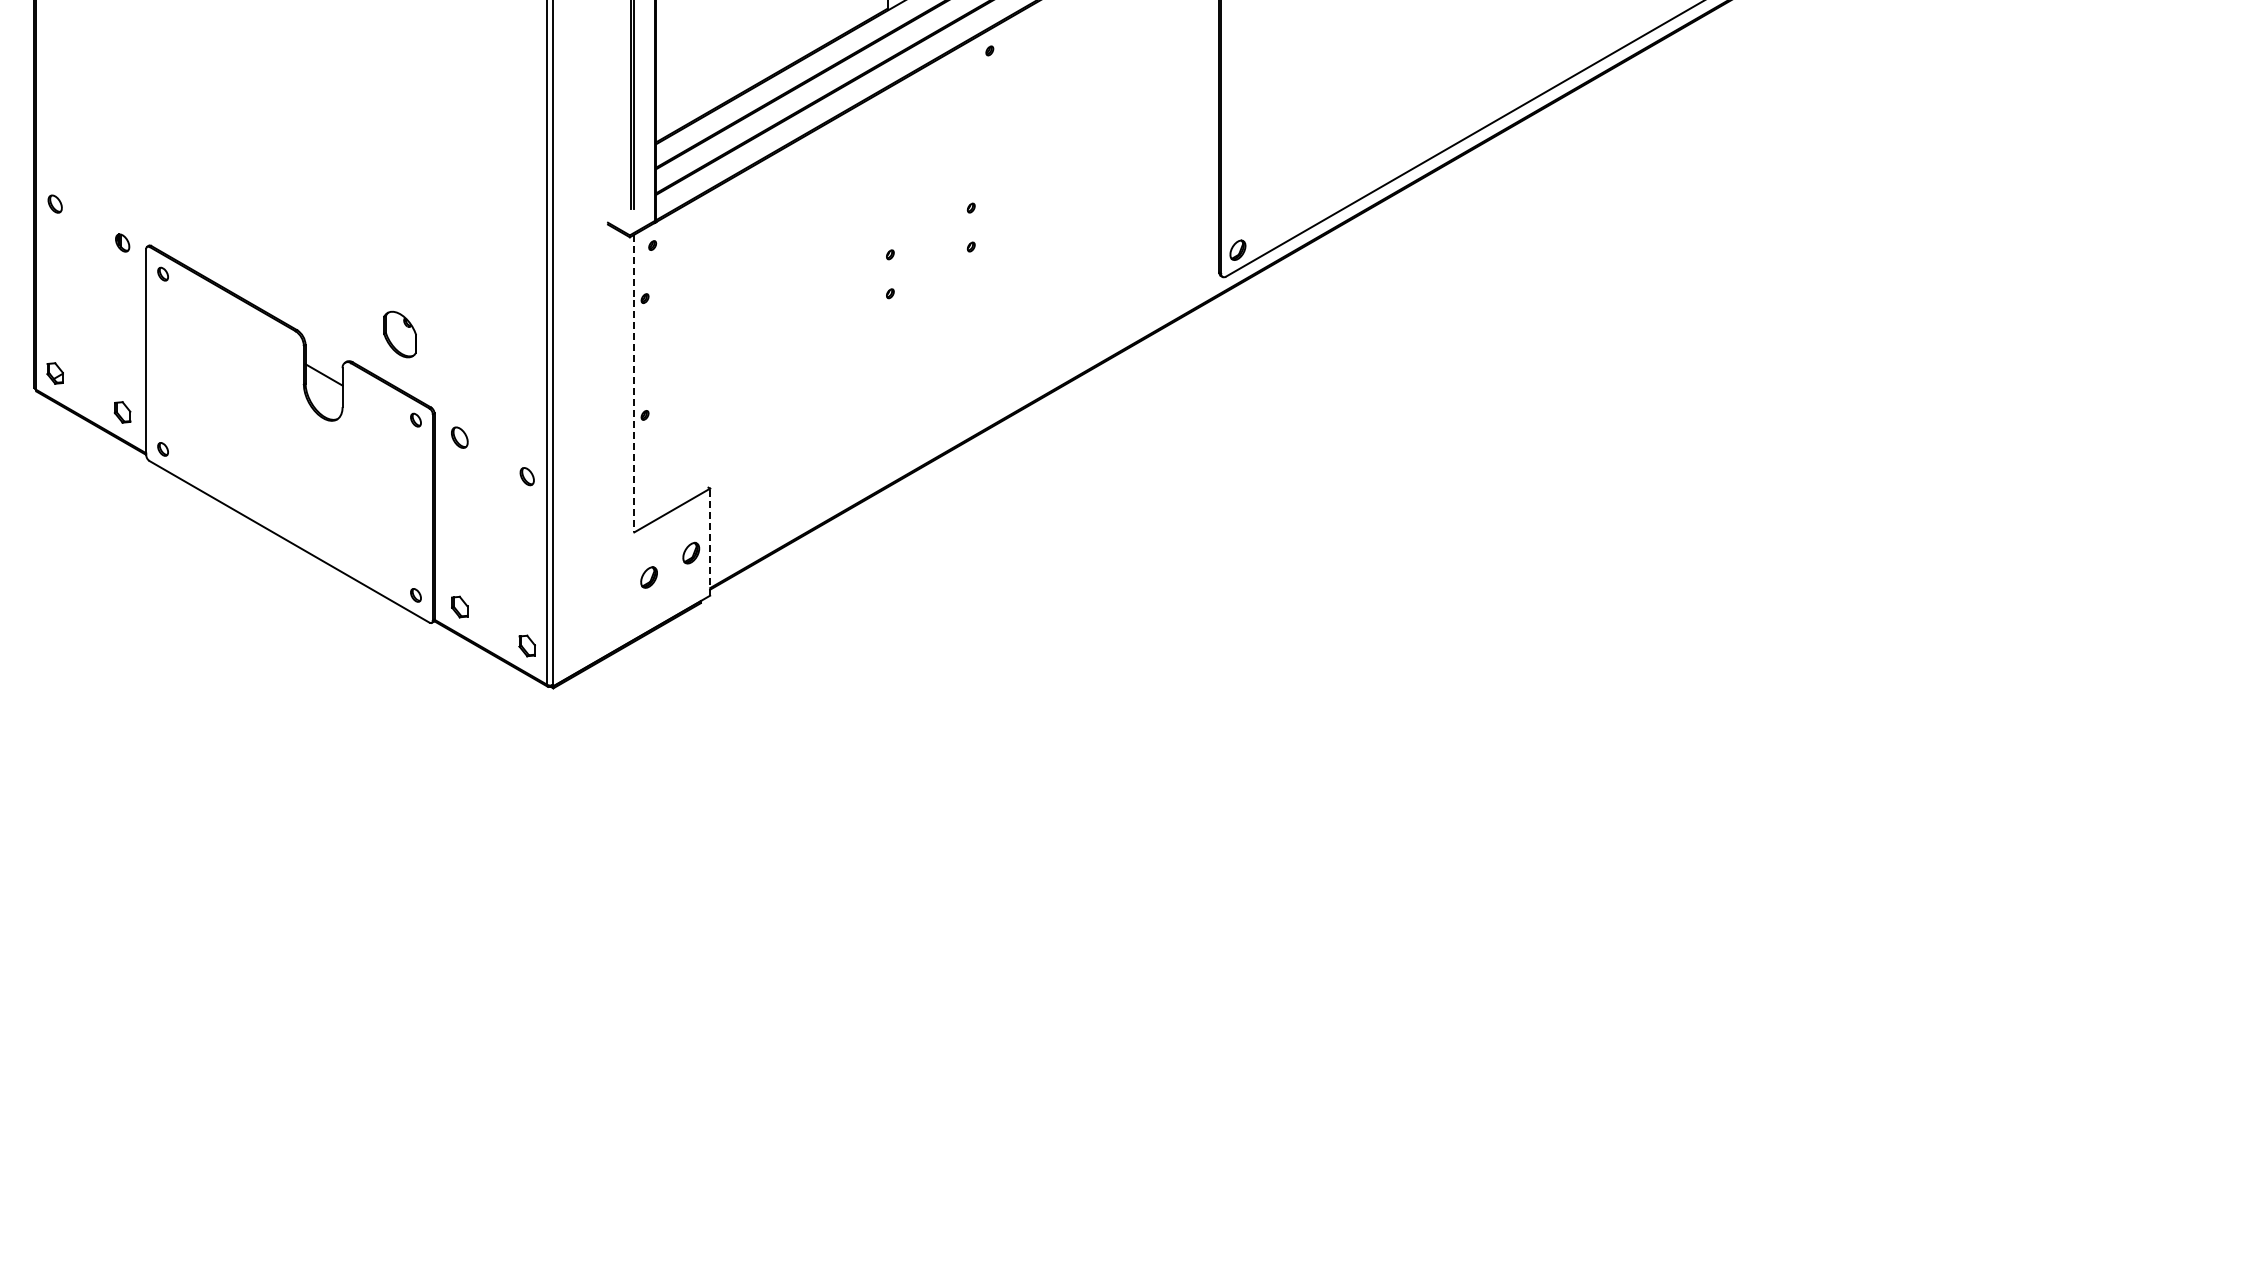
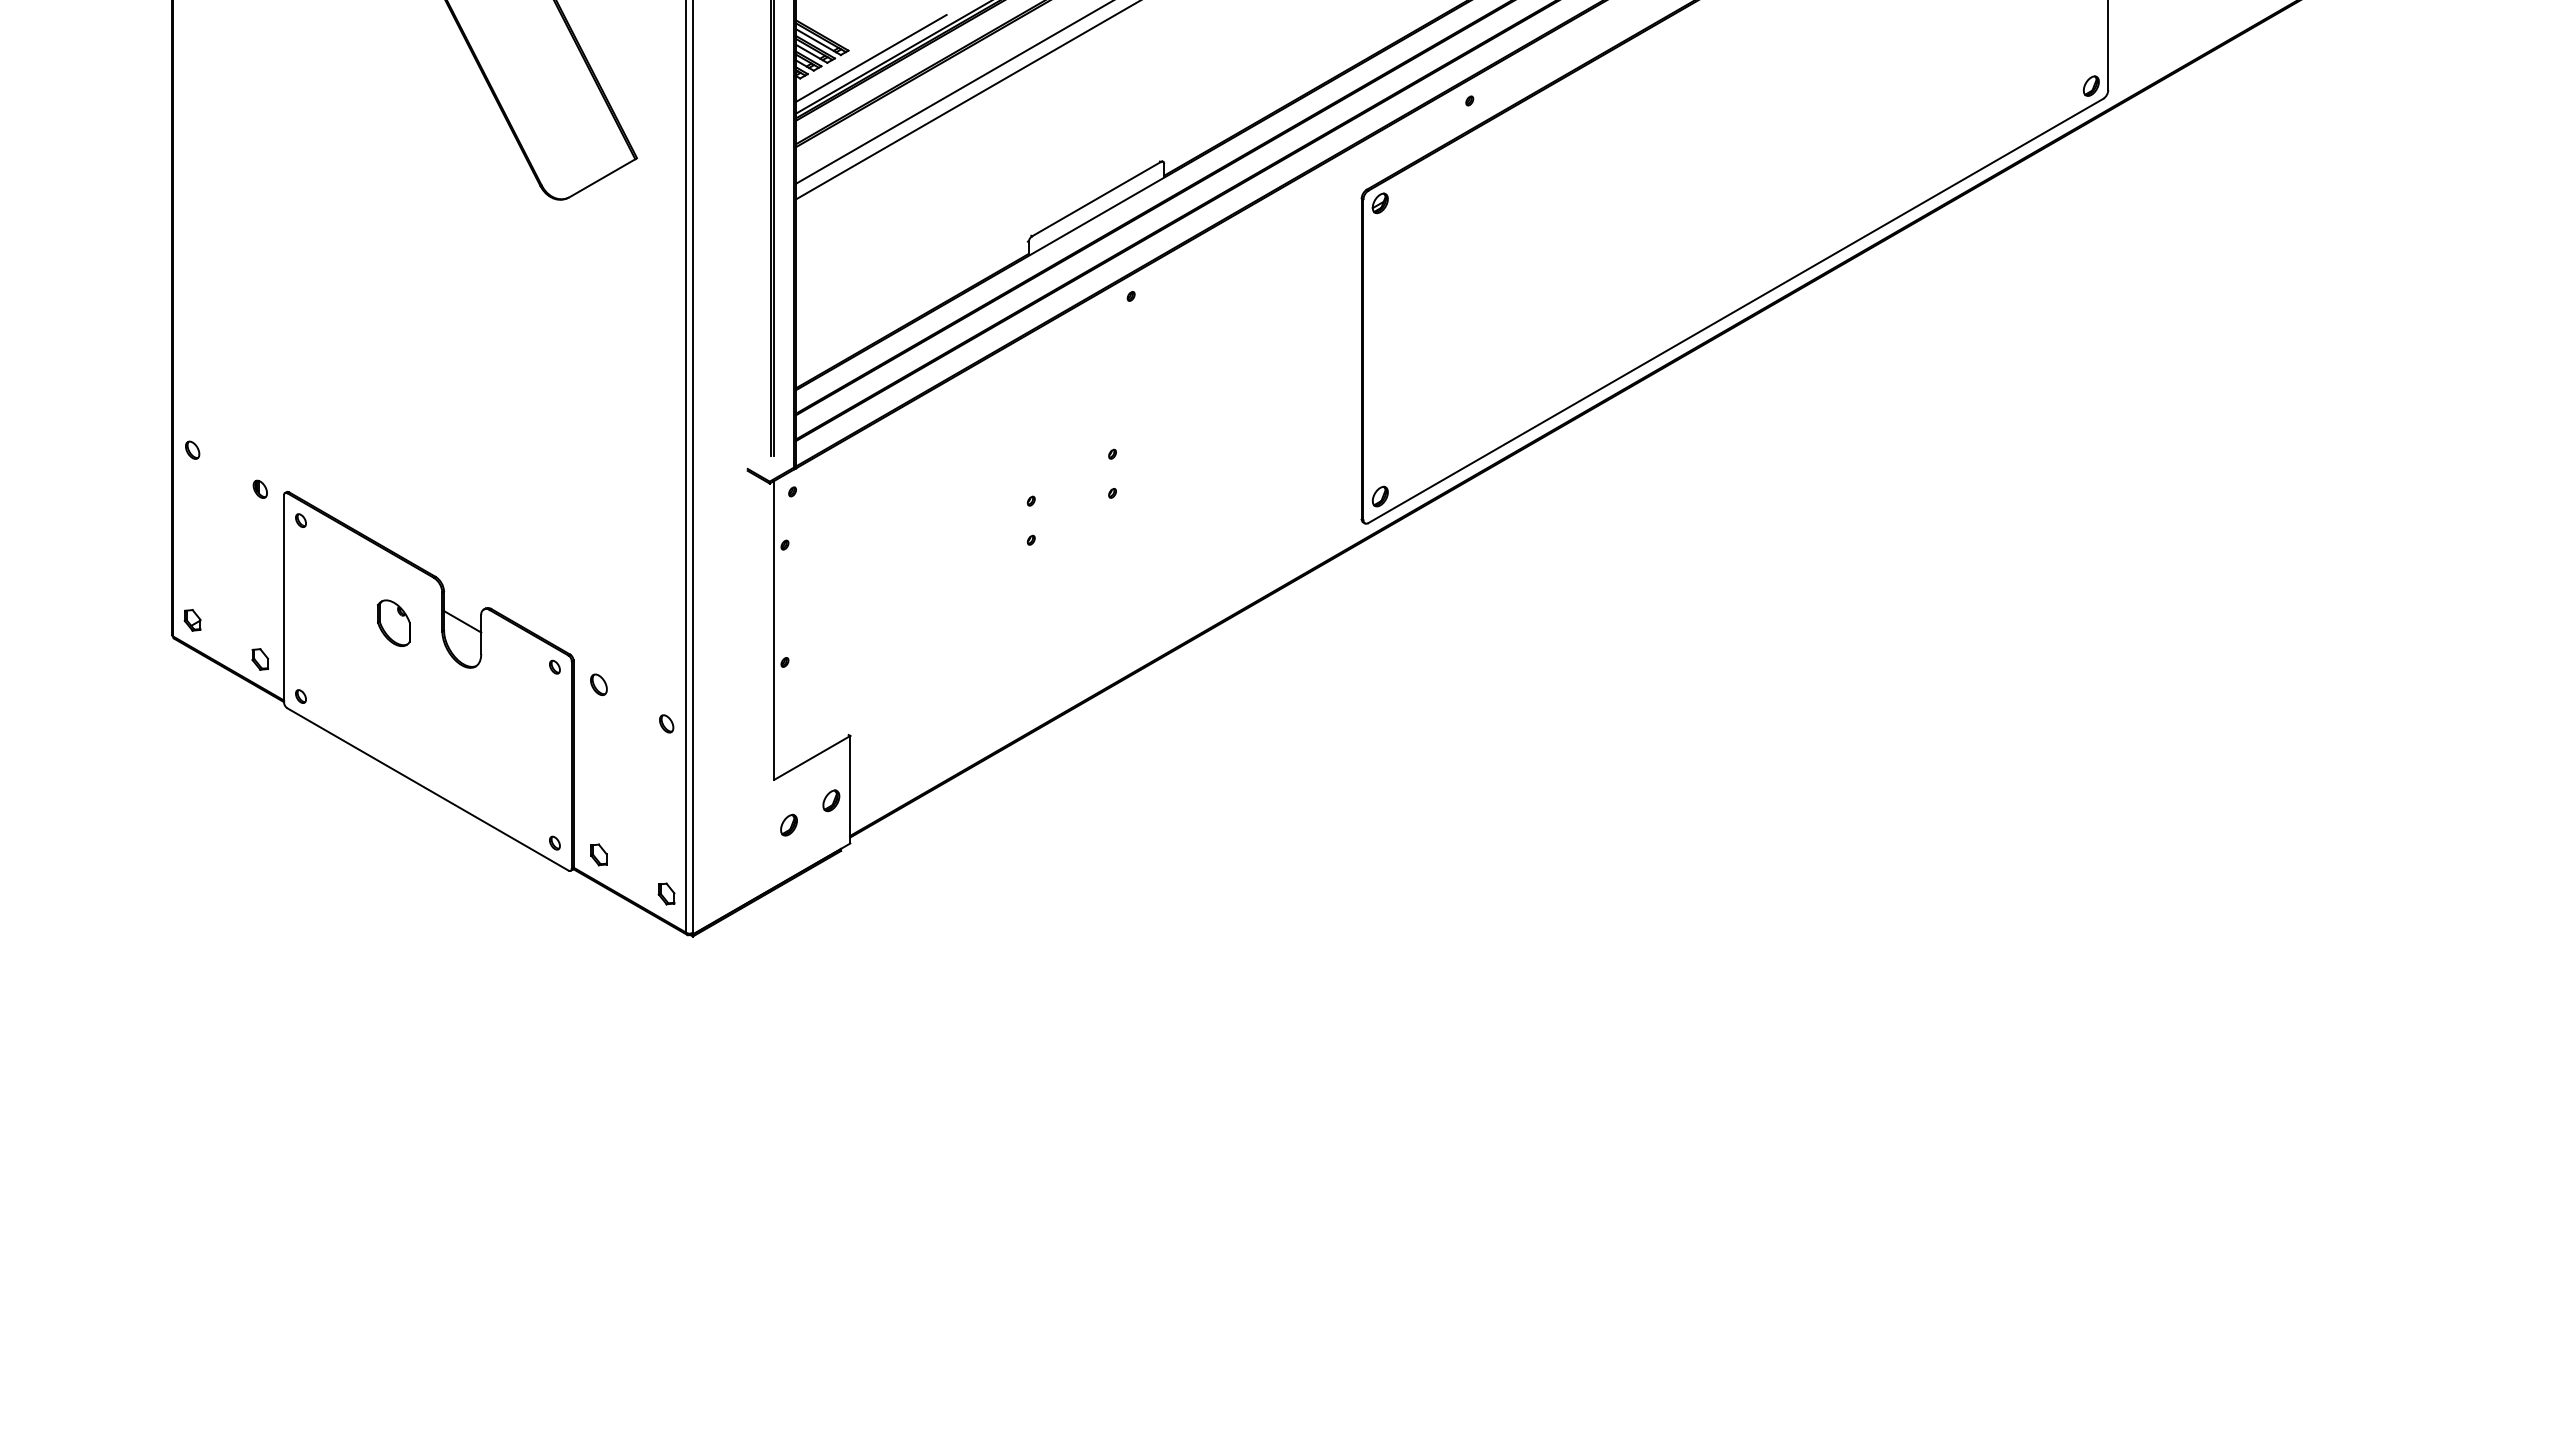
part: (399, 333) -> (393, 622), moved
line: (634, 383) -> (774, 630), dashed -> solid
line: (710, 541) -> (850, 789), dashed -> solid

